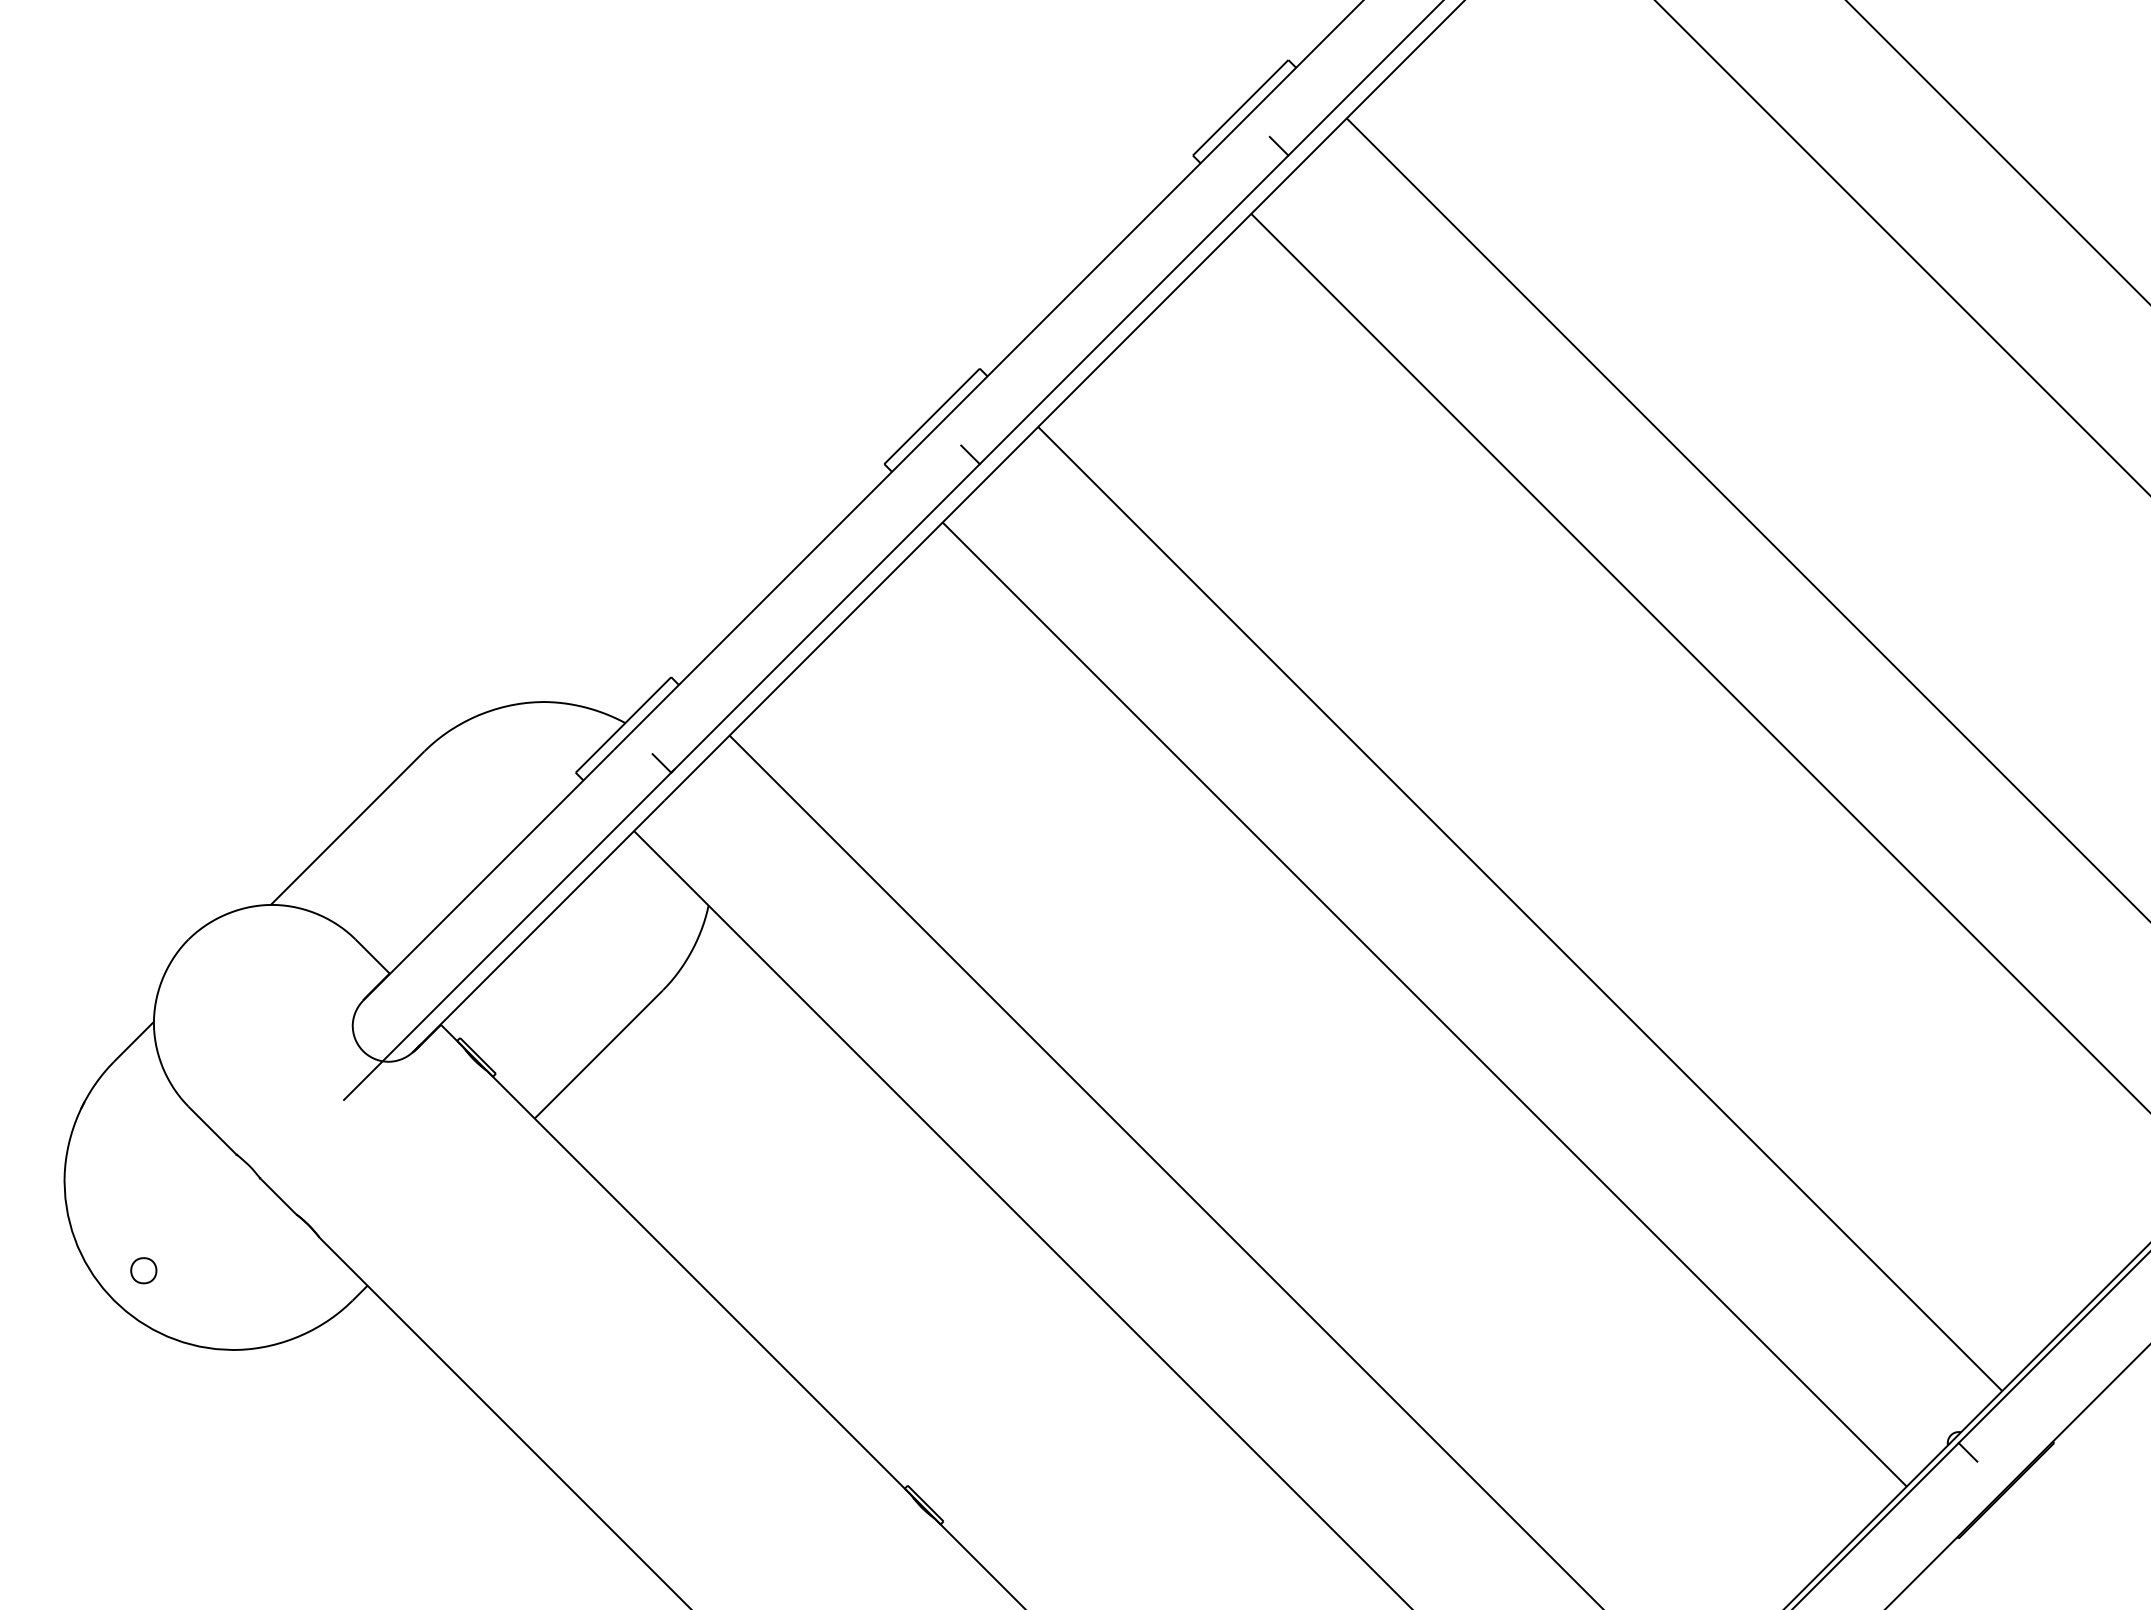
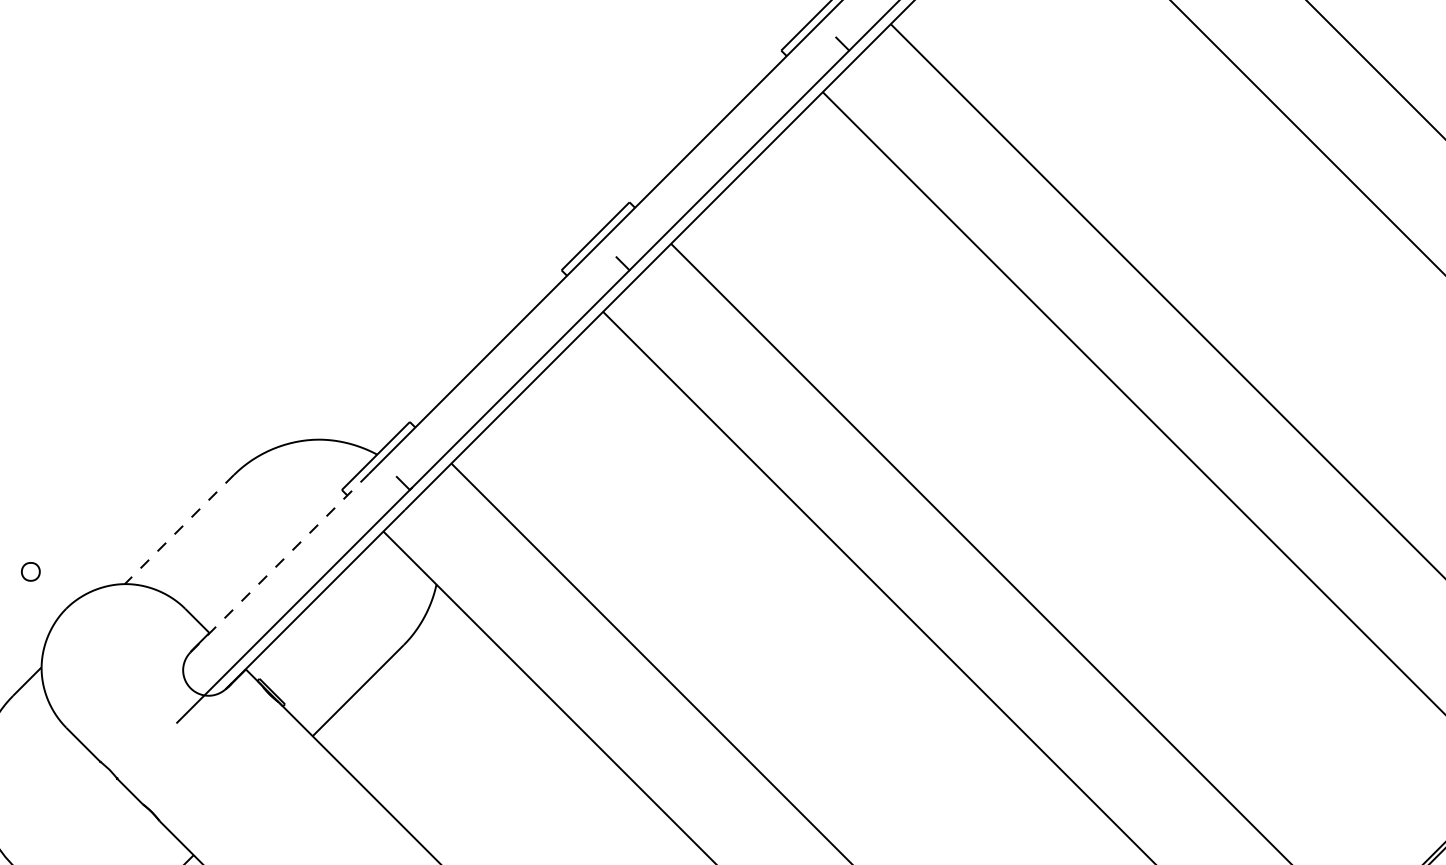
line: (347, 828) -> (179, 529), solid -> dashed
line: (488, 875) -> (279, 563), solid -> dashed
part: (143, 1270) -> (30, 571), moved

